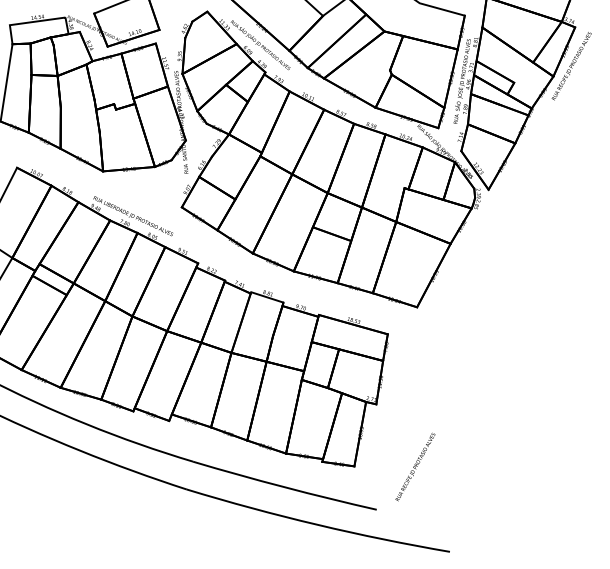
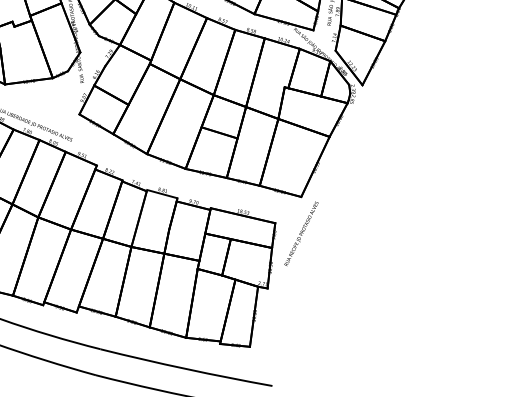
text: (415, 466) -> (301, 233), moved

